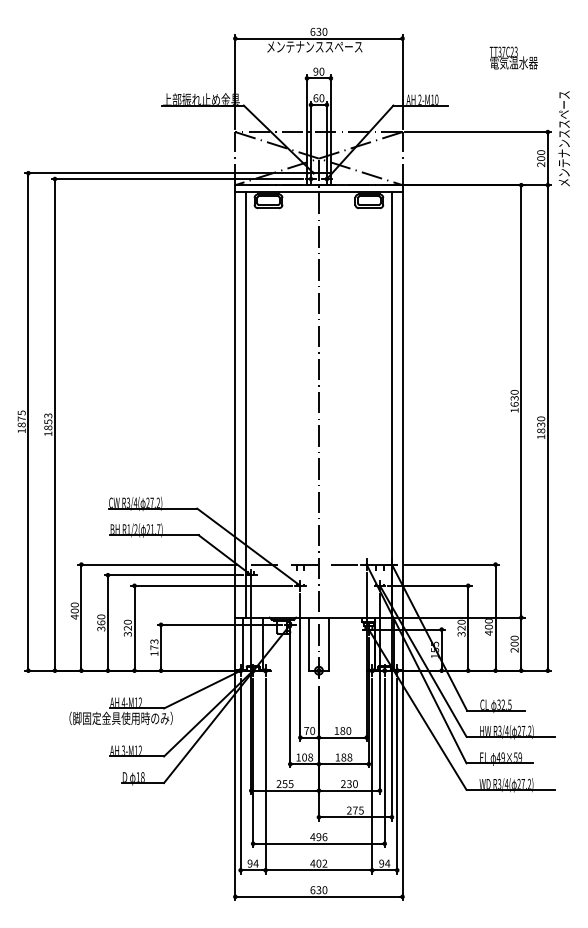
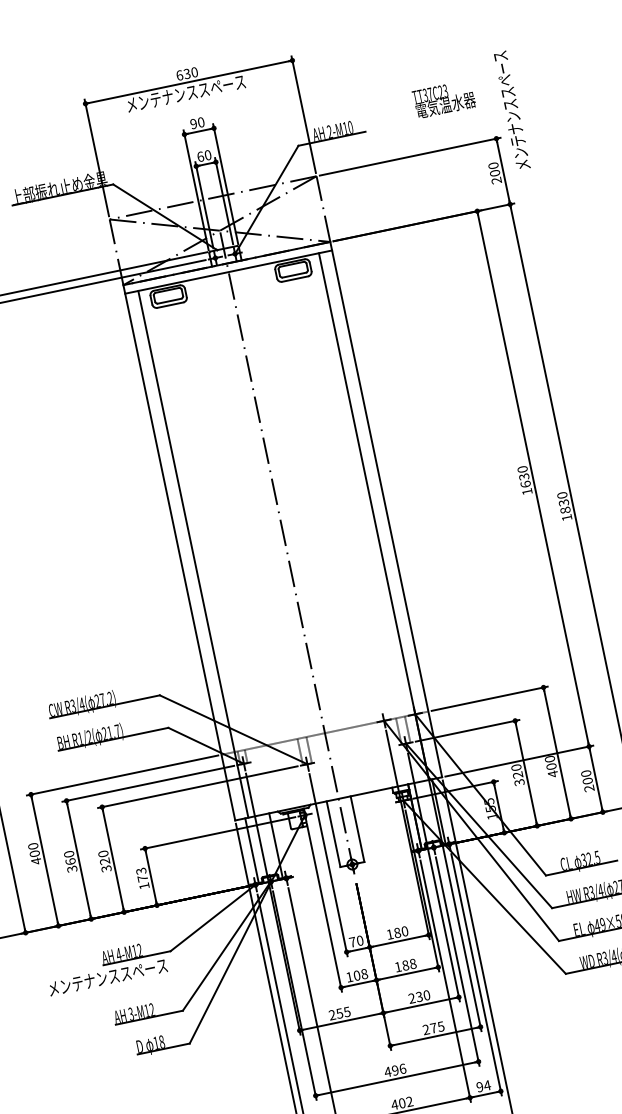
text: (513, 57) -> (443, 98), moved
text: (563, 138) -> (510, 110), moved
text: (118, 718) -> (116, 975), （脚固定金具使用時のみ） -> メンテナンススペース

